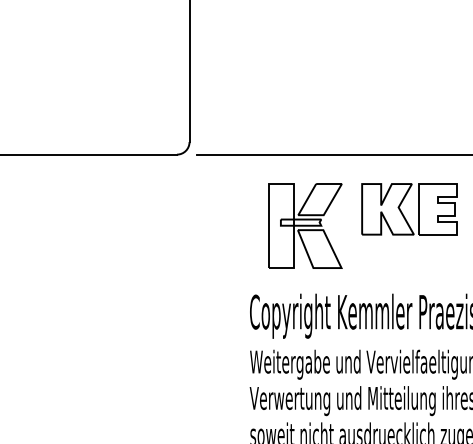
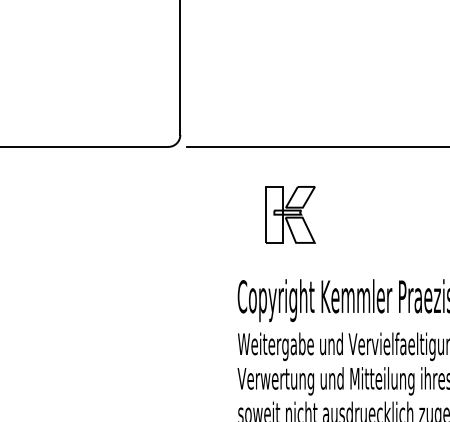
part: (403, 213) -> (383, 202), removed
part: (305, 225) -> (290, 214), size x0.7

